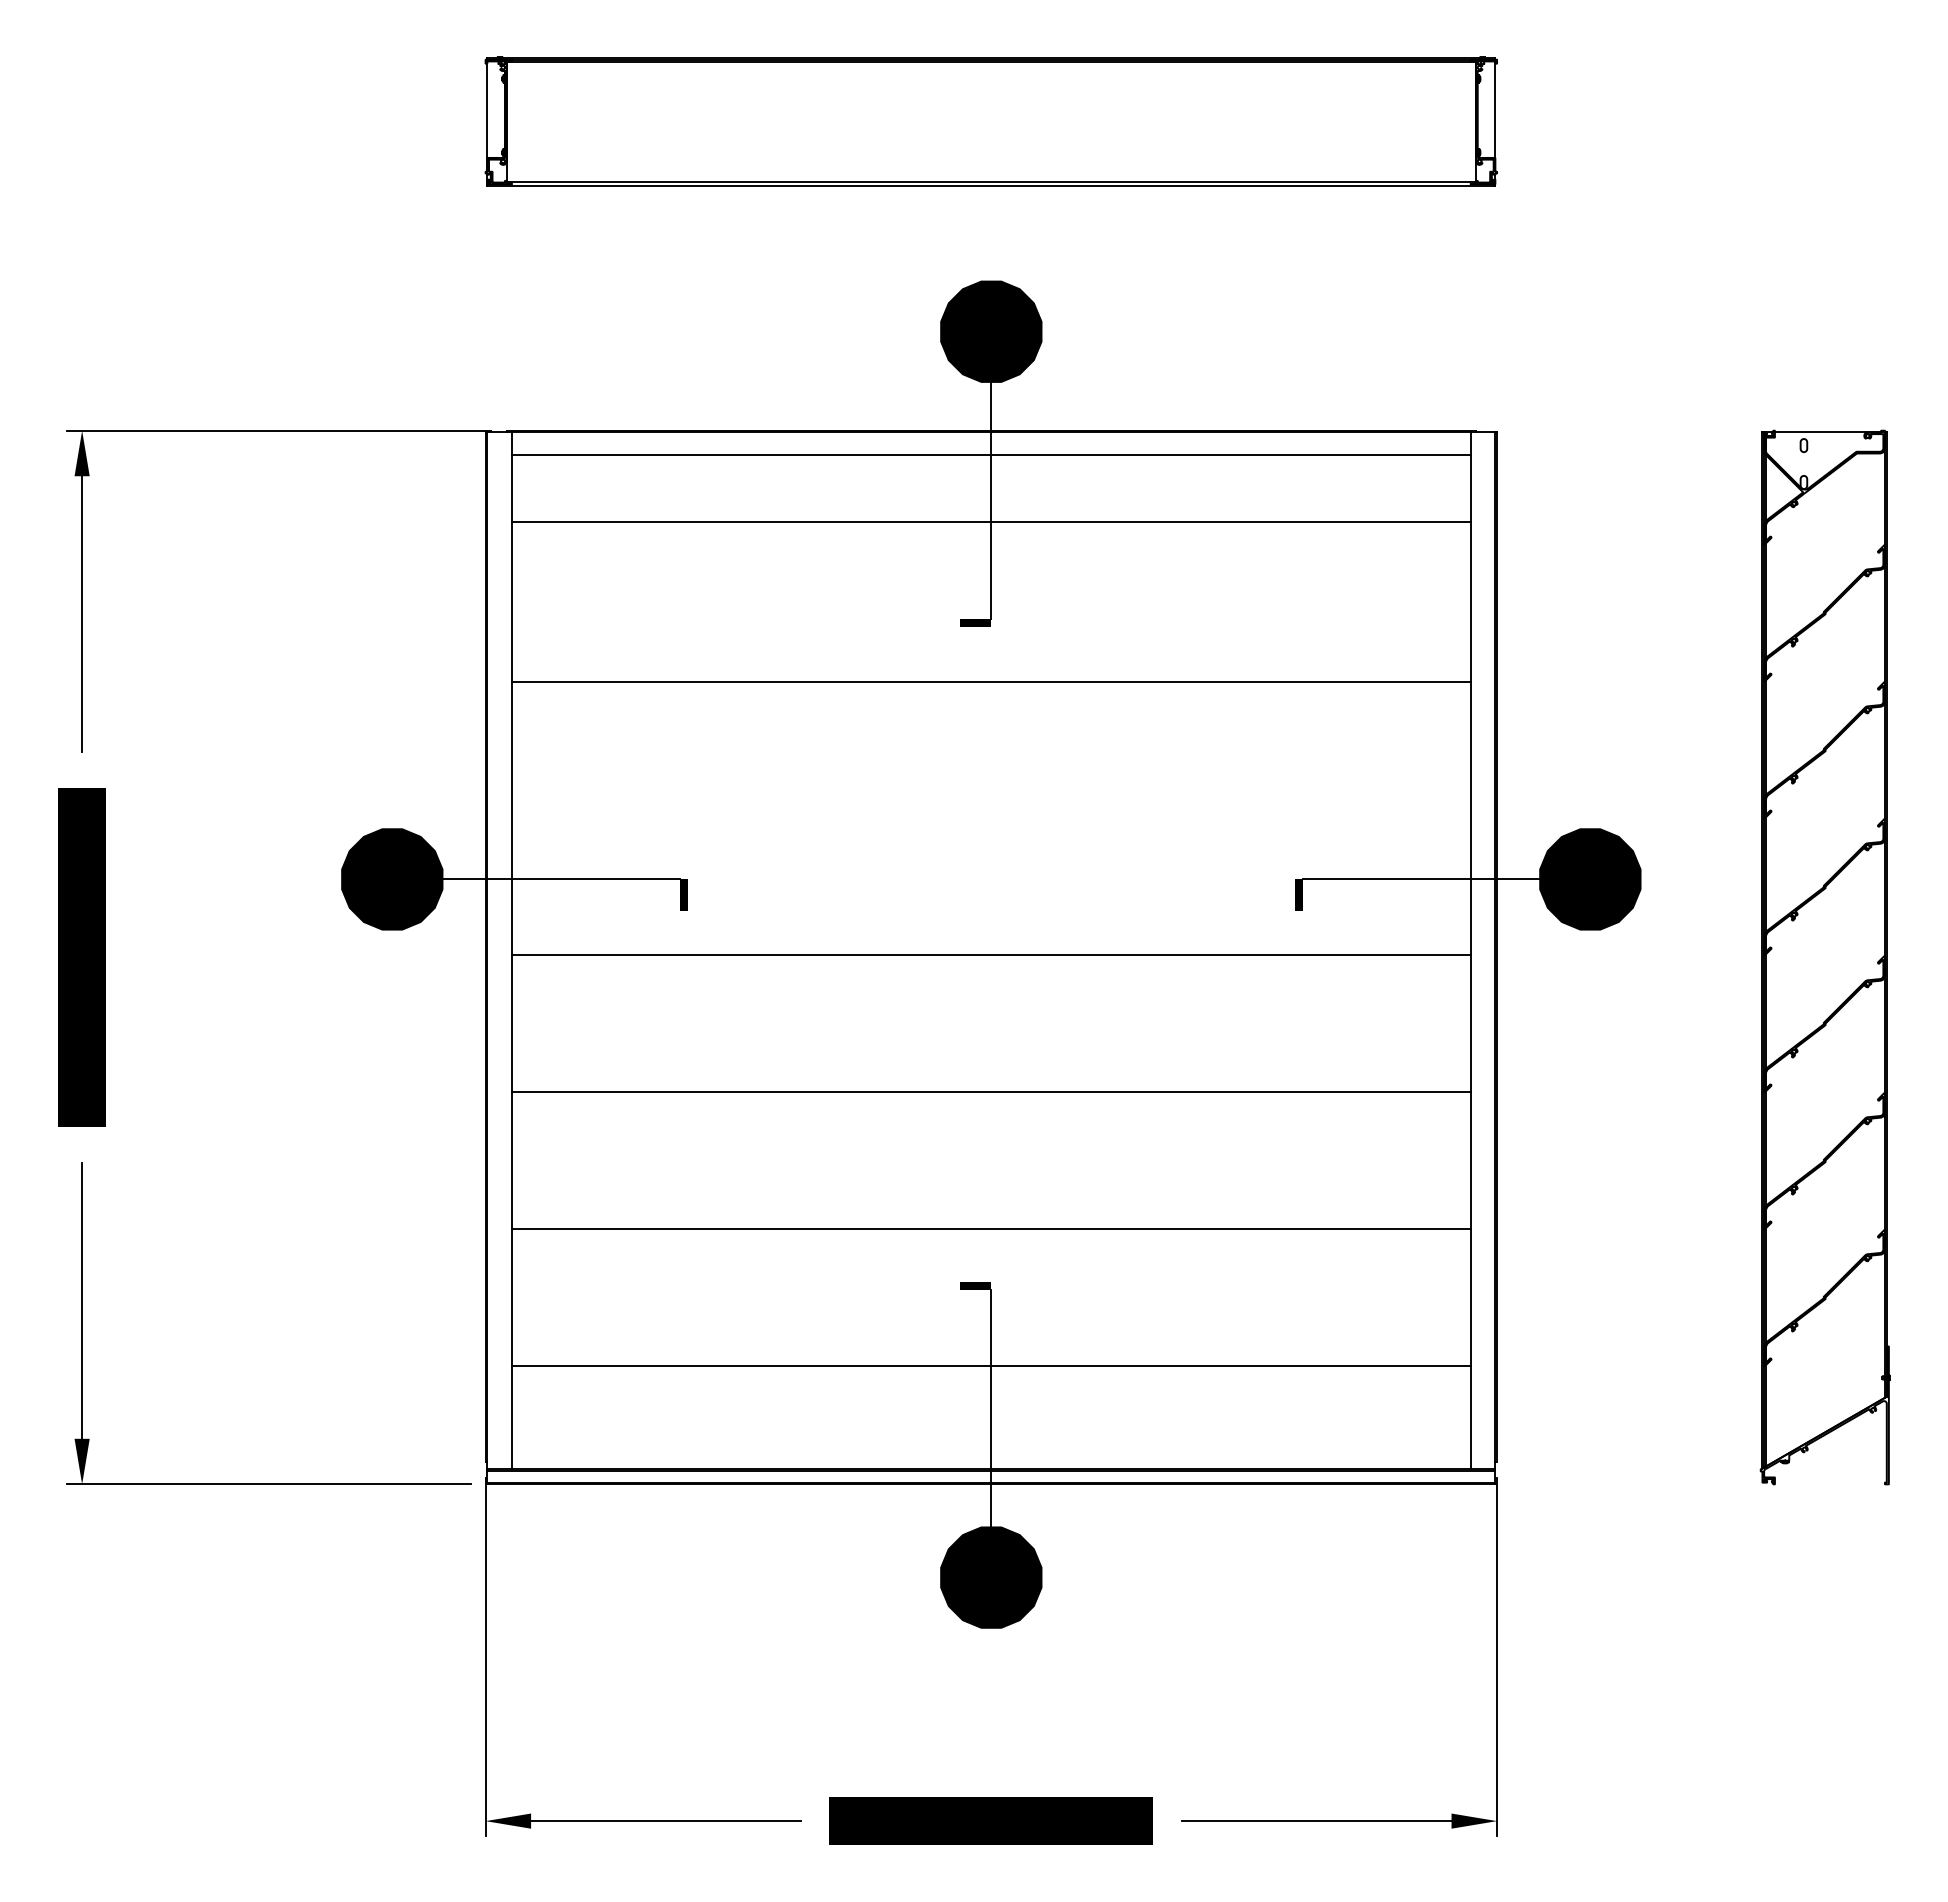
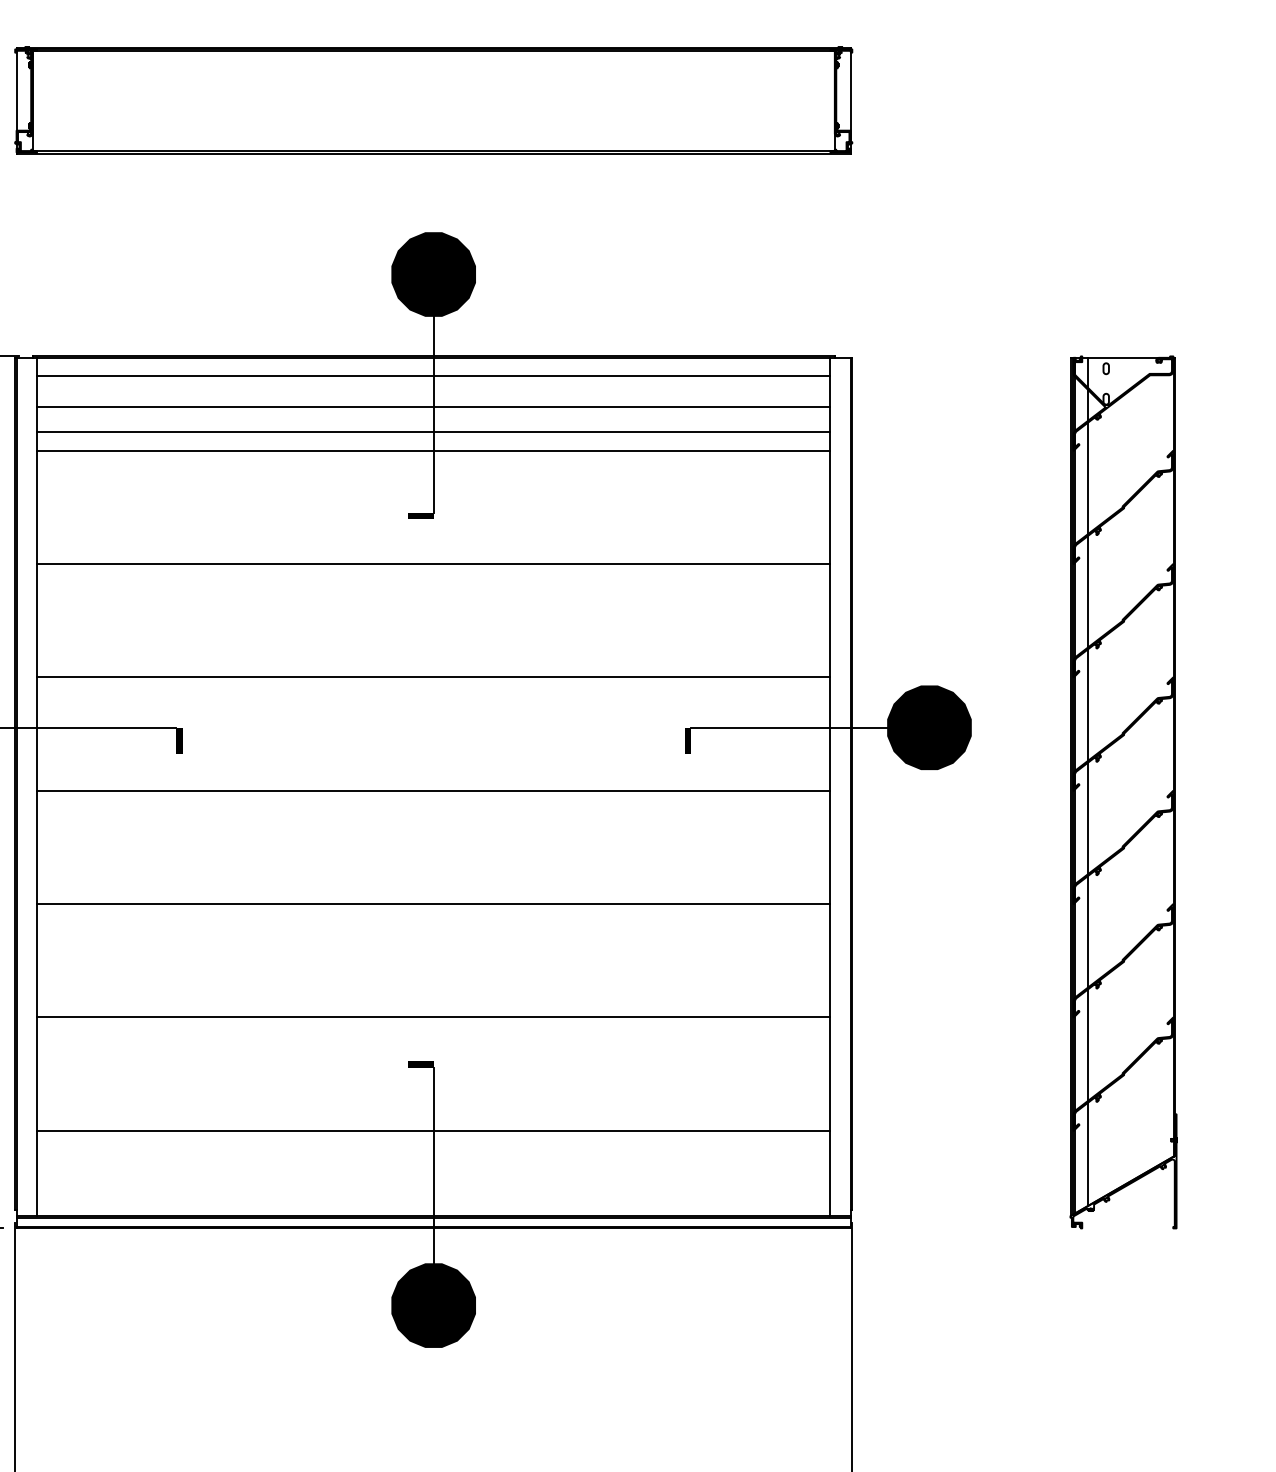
line: (990, 492) -> (433, 407), added
line: (990, 544) -> (433, 450), added
line: (990, 818) -> (433, 677), added
line: (1781, 944) -> (1087, 781), added

